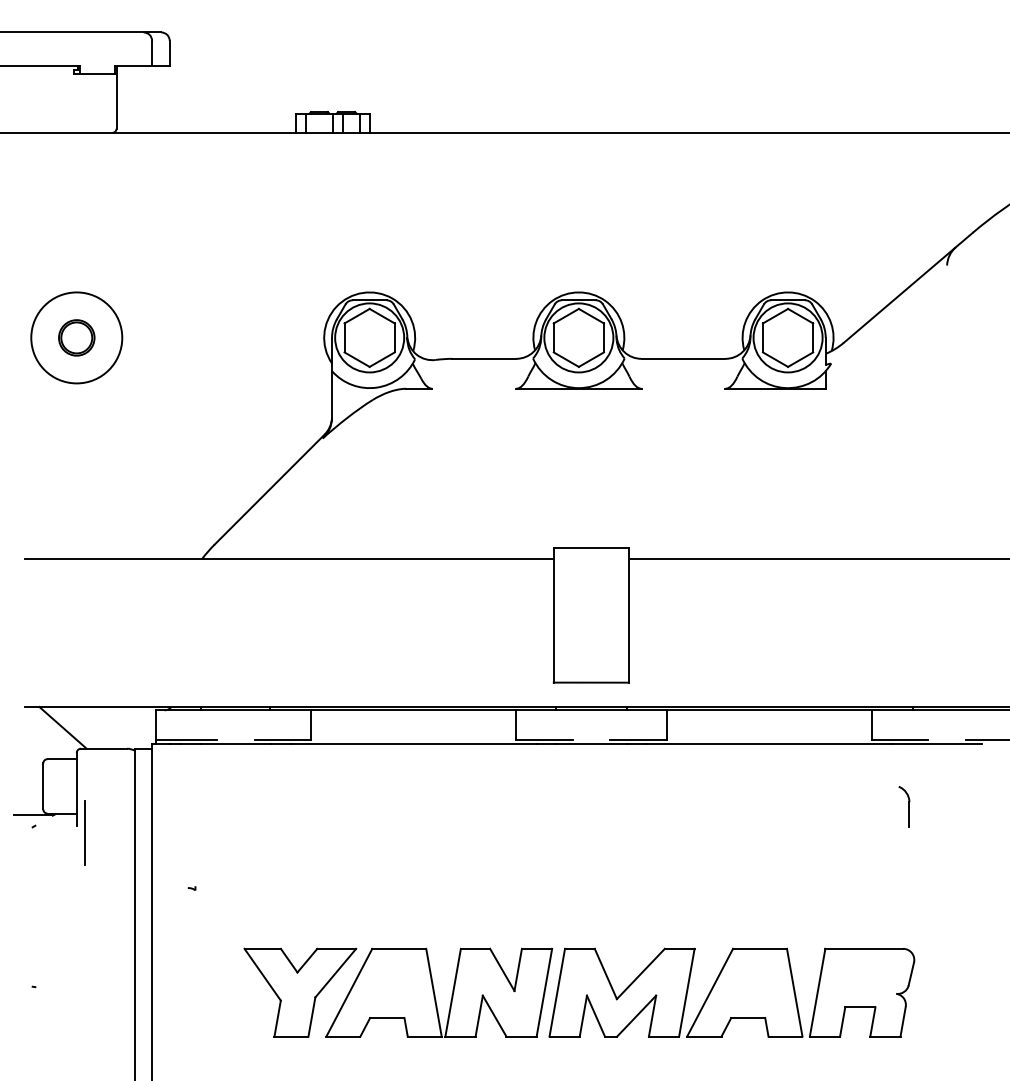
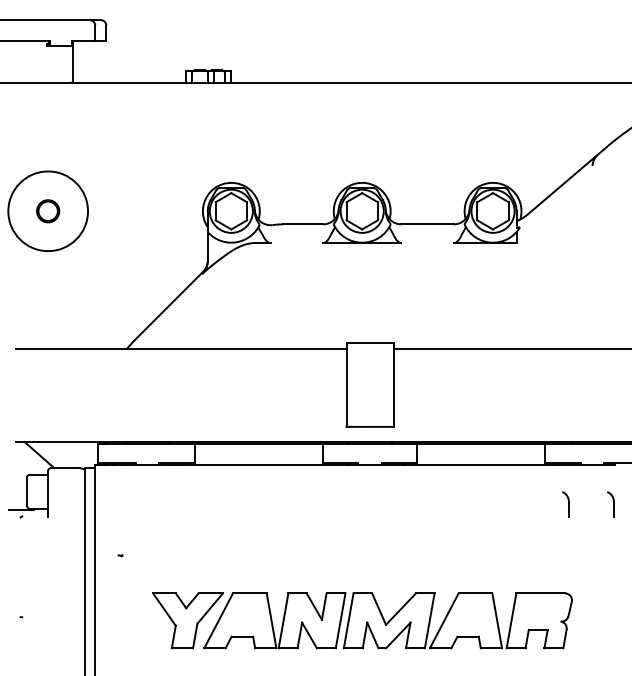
circle: (75, 336) -> (47, 210), size x1.4
part: (975, 806) -> (610, 504), added
line: (85, 832) -> (53, 520), removed

